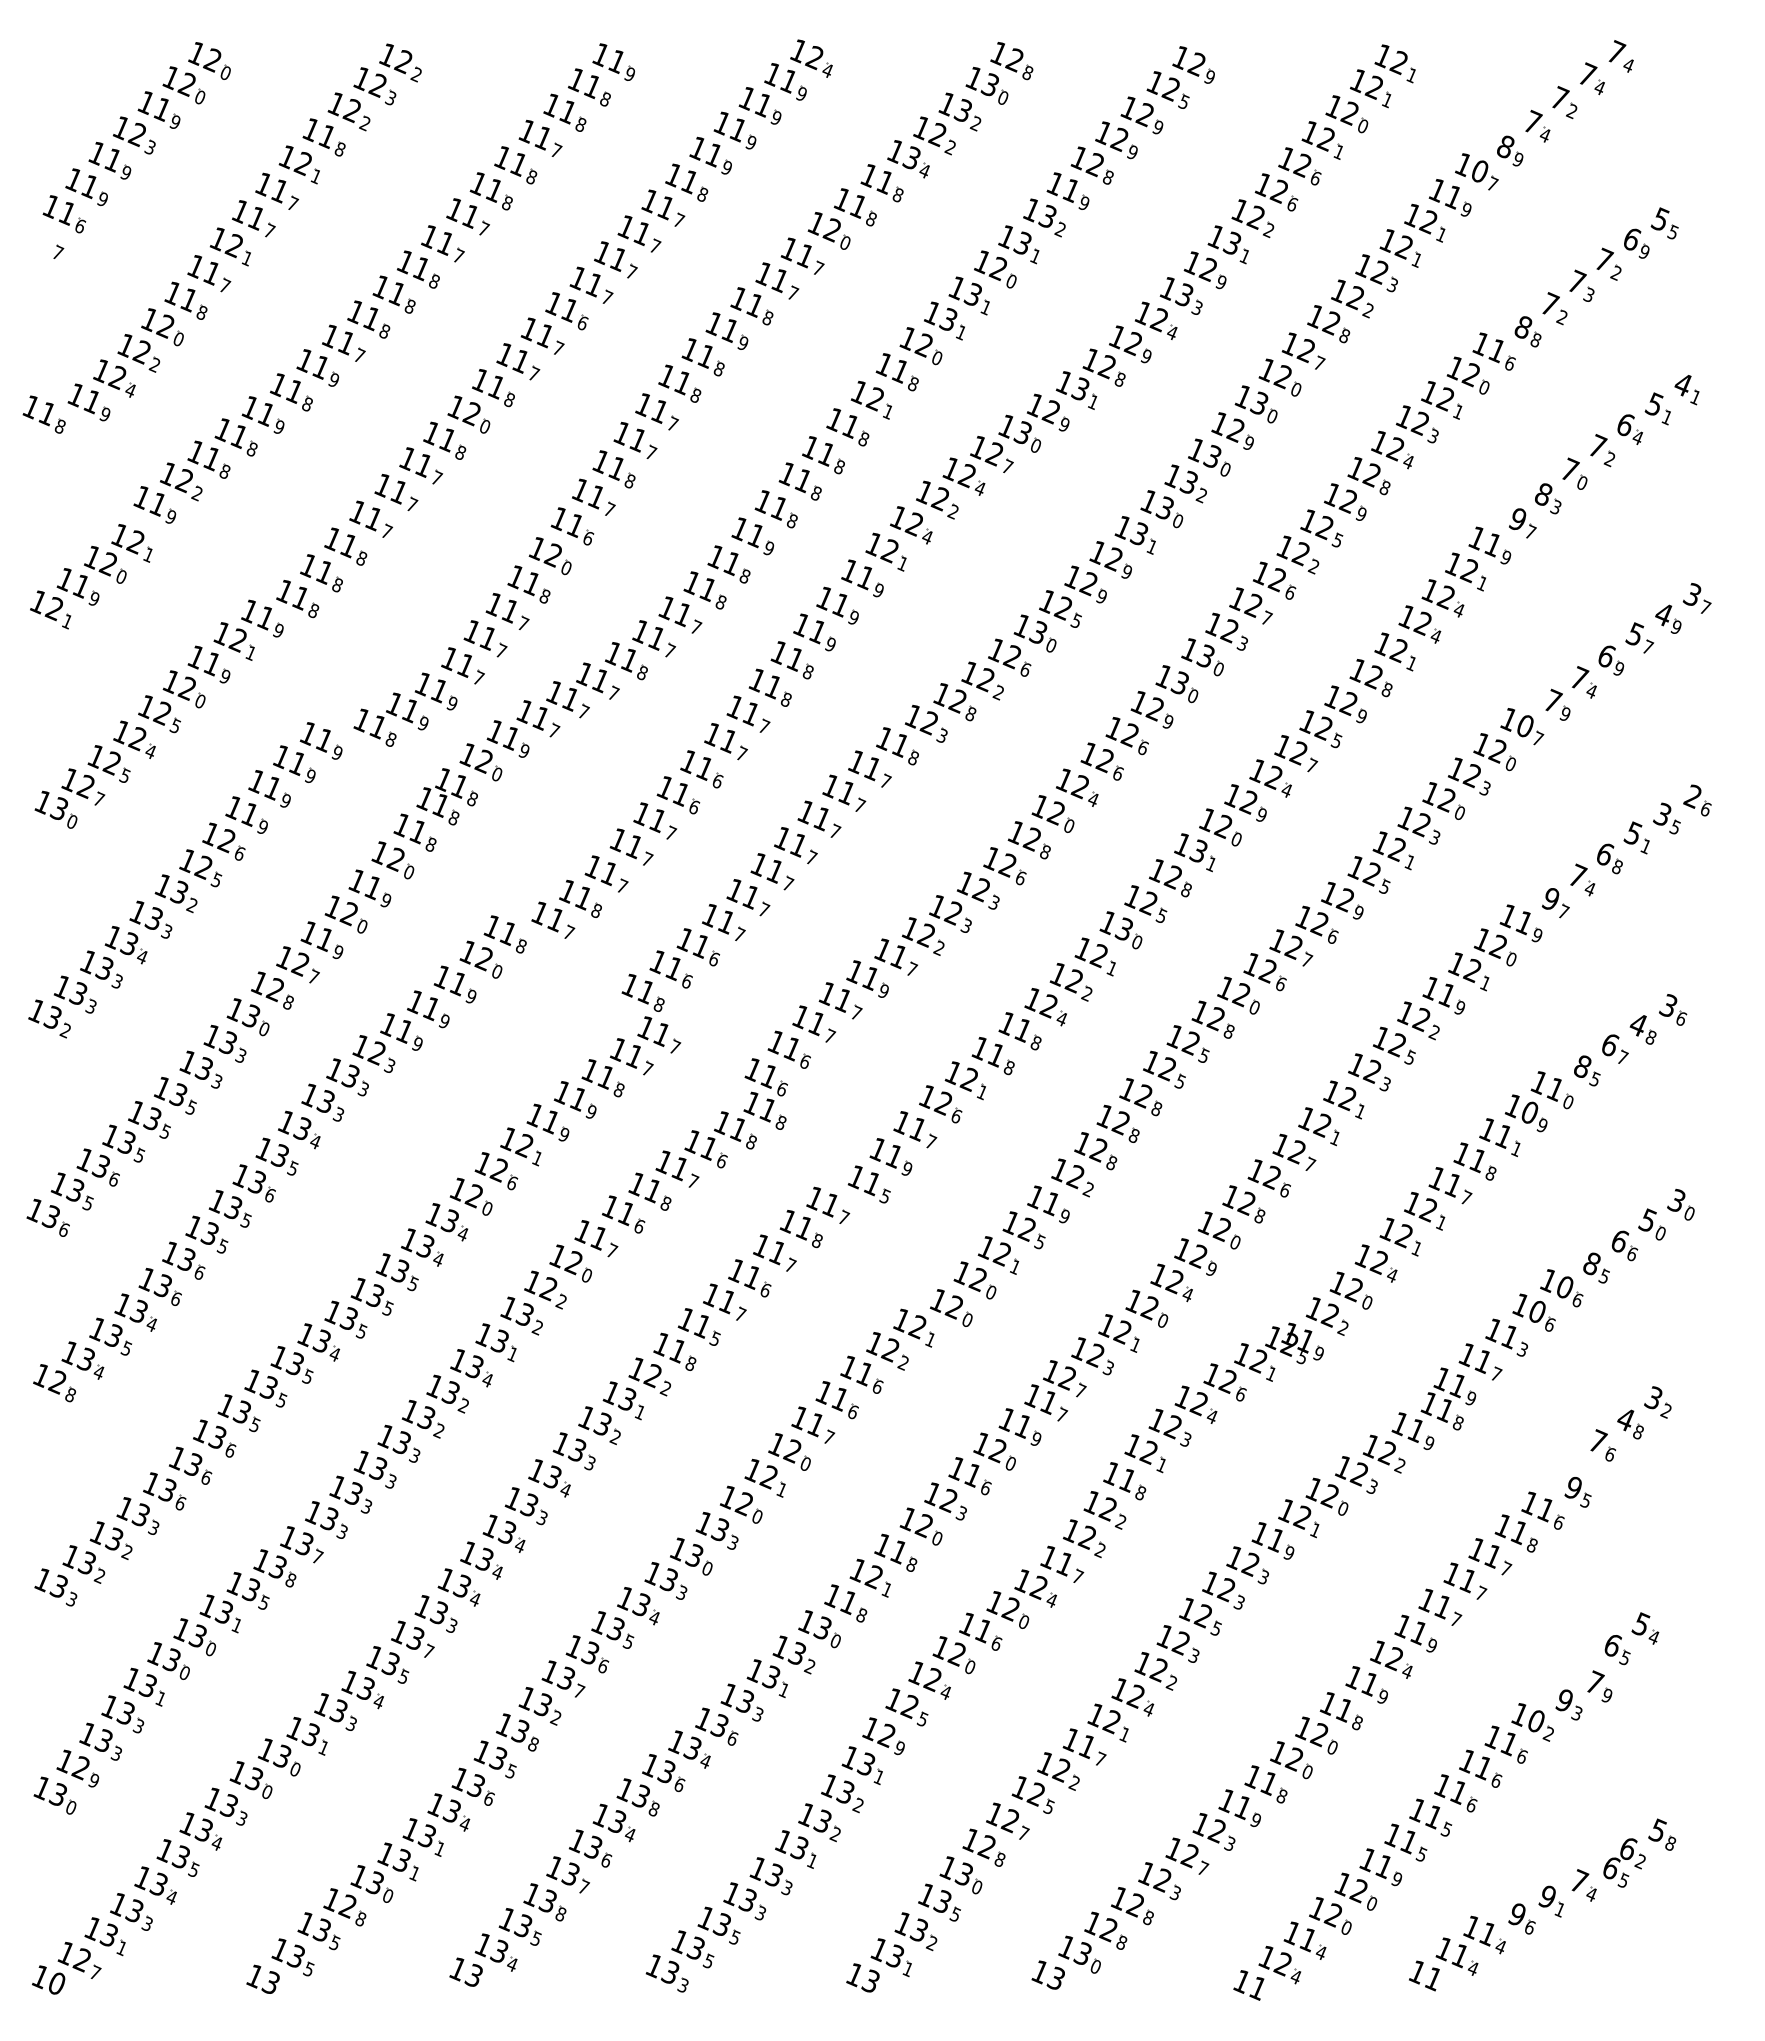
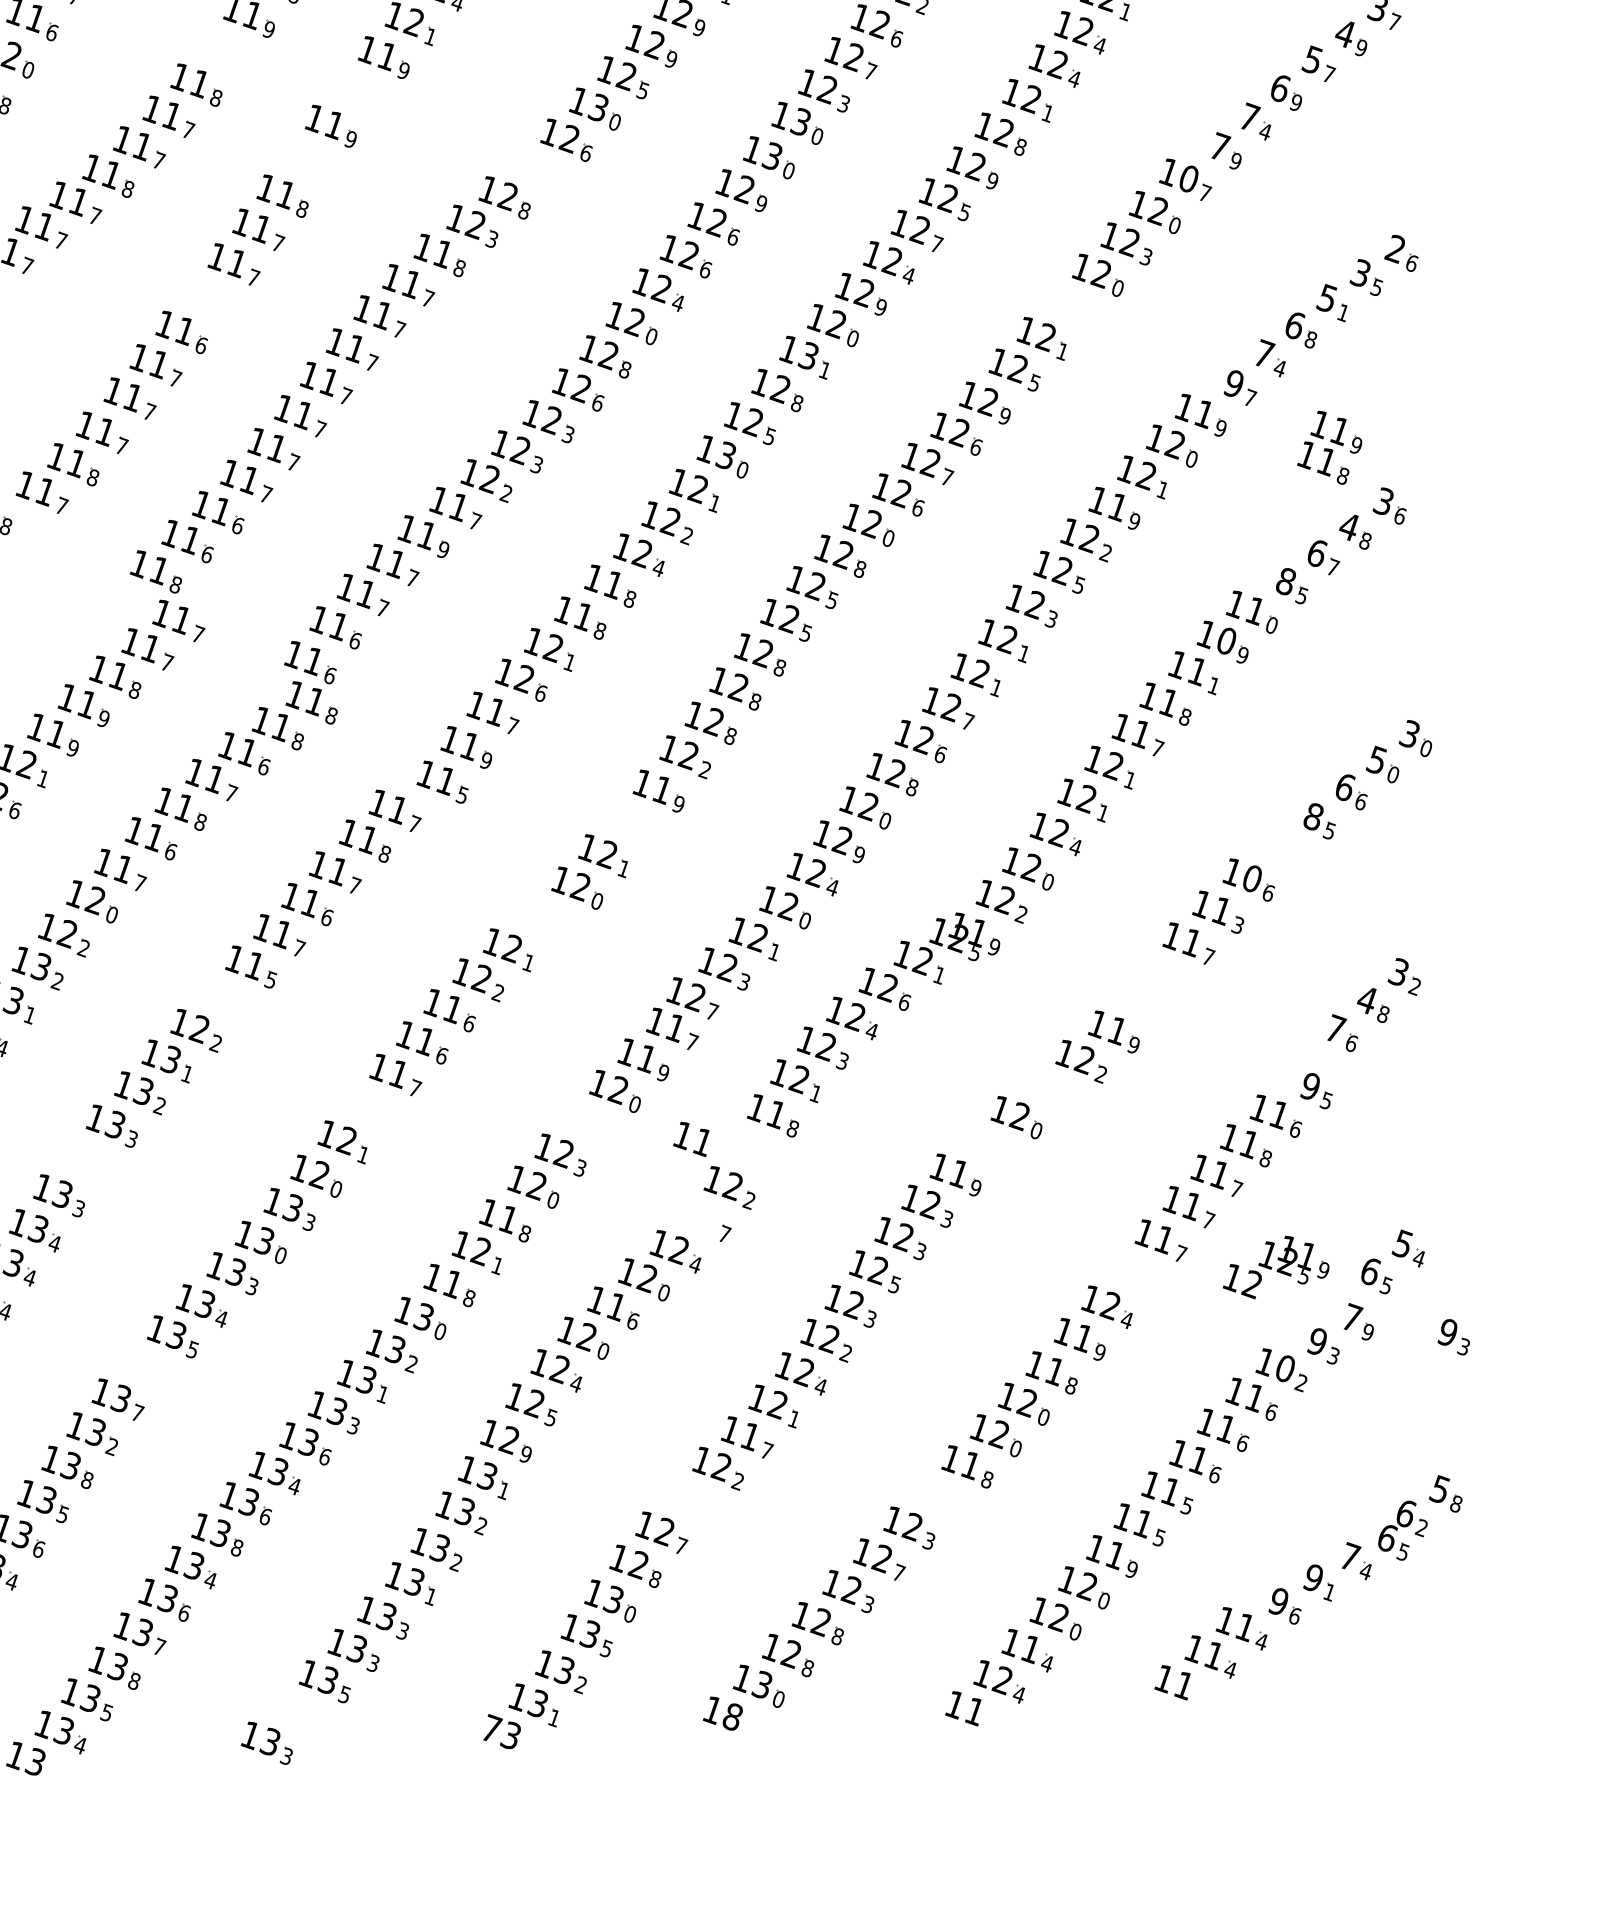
part: (728, 564) -> (221, 52), removed
part: (837, 605) -> (355, 92), removed
part: (791, 660) -> (305, 161), removed
part: (982, 680) -> (535, 169), removed
part: (701, 769) -> (206, 299), removed
part: (1418, 825) -> (1069, 306), removed
part: (1023, 1230) -> (630, 824), removed
part: (1561, 1288) -> (1279, 848), removed
part: (951, 1307) -> (550, 922), removed
part: (674, 1351) -> (223, 998), removed
part: (1448, 1398) -> (1329, 447), moved
part: (789, 1451) -> (369, 1108), removed
part: (1356, 1474) -> (1049, 1088), removed
part: (969, 1476) -> (586, 1123), removed
part: (549, 1478) -> (84, 1160), removed
part: (1104, 1510) -> (750, 1152), removed
part: (1298, 1518) -> (983, 1146), removed
text: (1055, 1560) -> (691, 1138), moved
part: (1415, 1633) -> (1133, 1273), removed
part: (1533, 1635) -> (1274, 1266), added
part: (587, 1654) -> (144, 1368), removed
part: (1677, 1704) -> (1452, 1336), added
part: (1032, 1794) -> (688, 1498), removed
part: (1239, 1807) -> (937, 1496), removed
part: (692, 1949) -> (294, 1712), removed
text: (855, 1974) -> (491, 1728), 13 -> 73
text: (1055, 1977) -> (731, 1715), 13 -> 18

